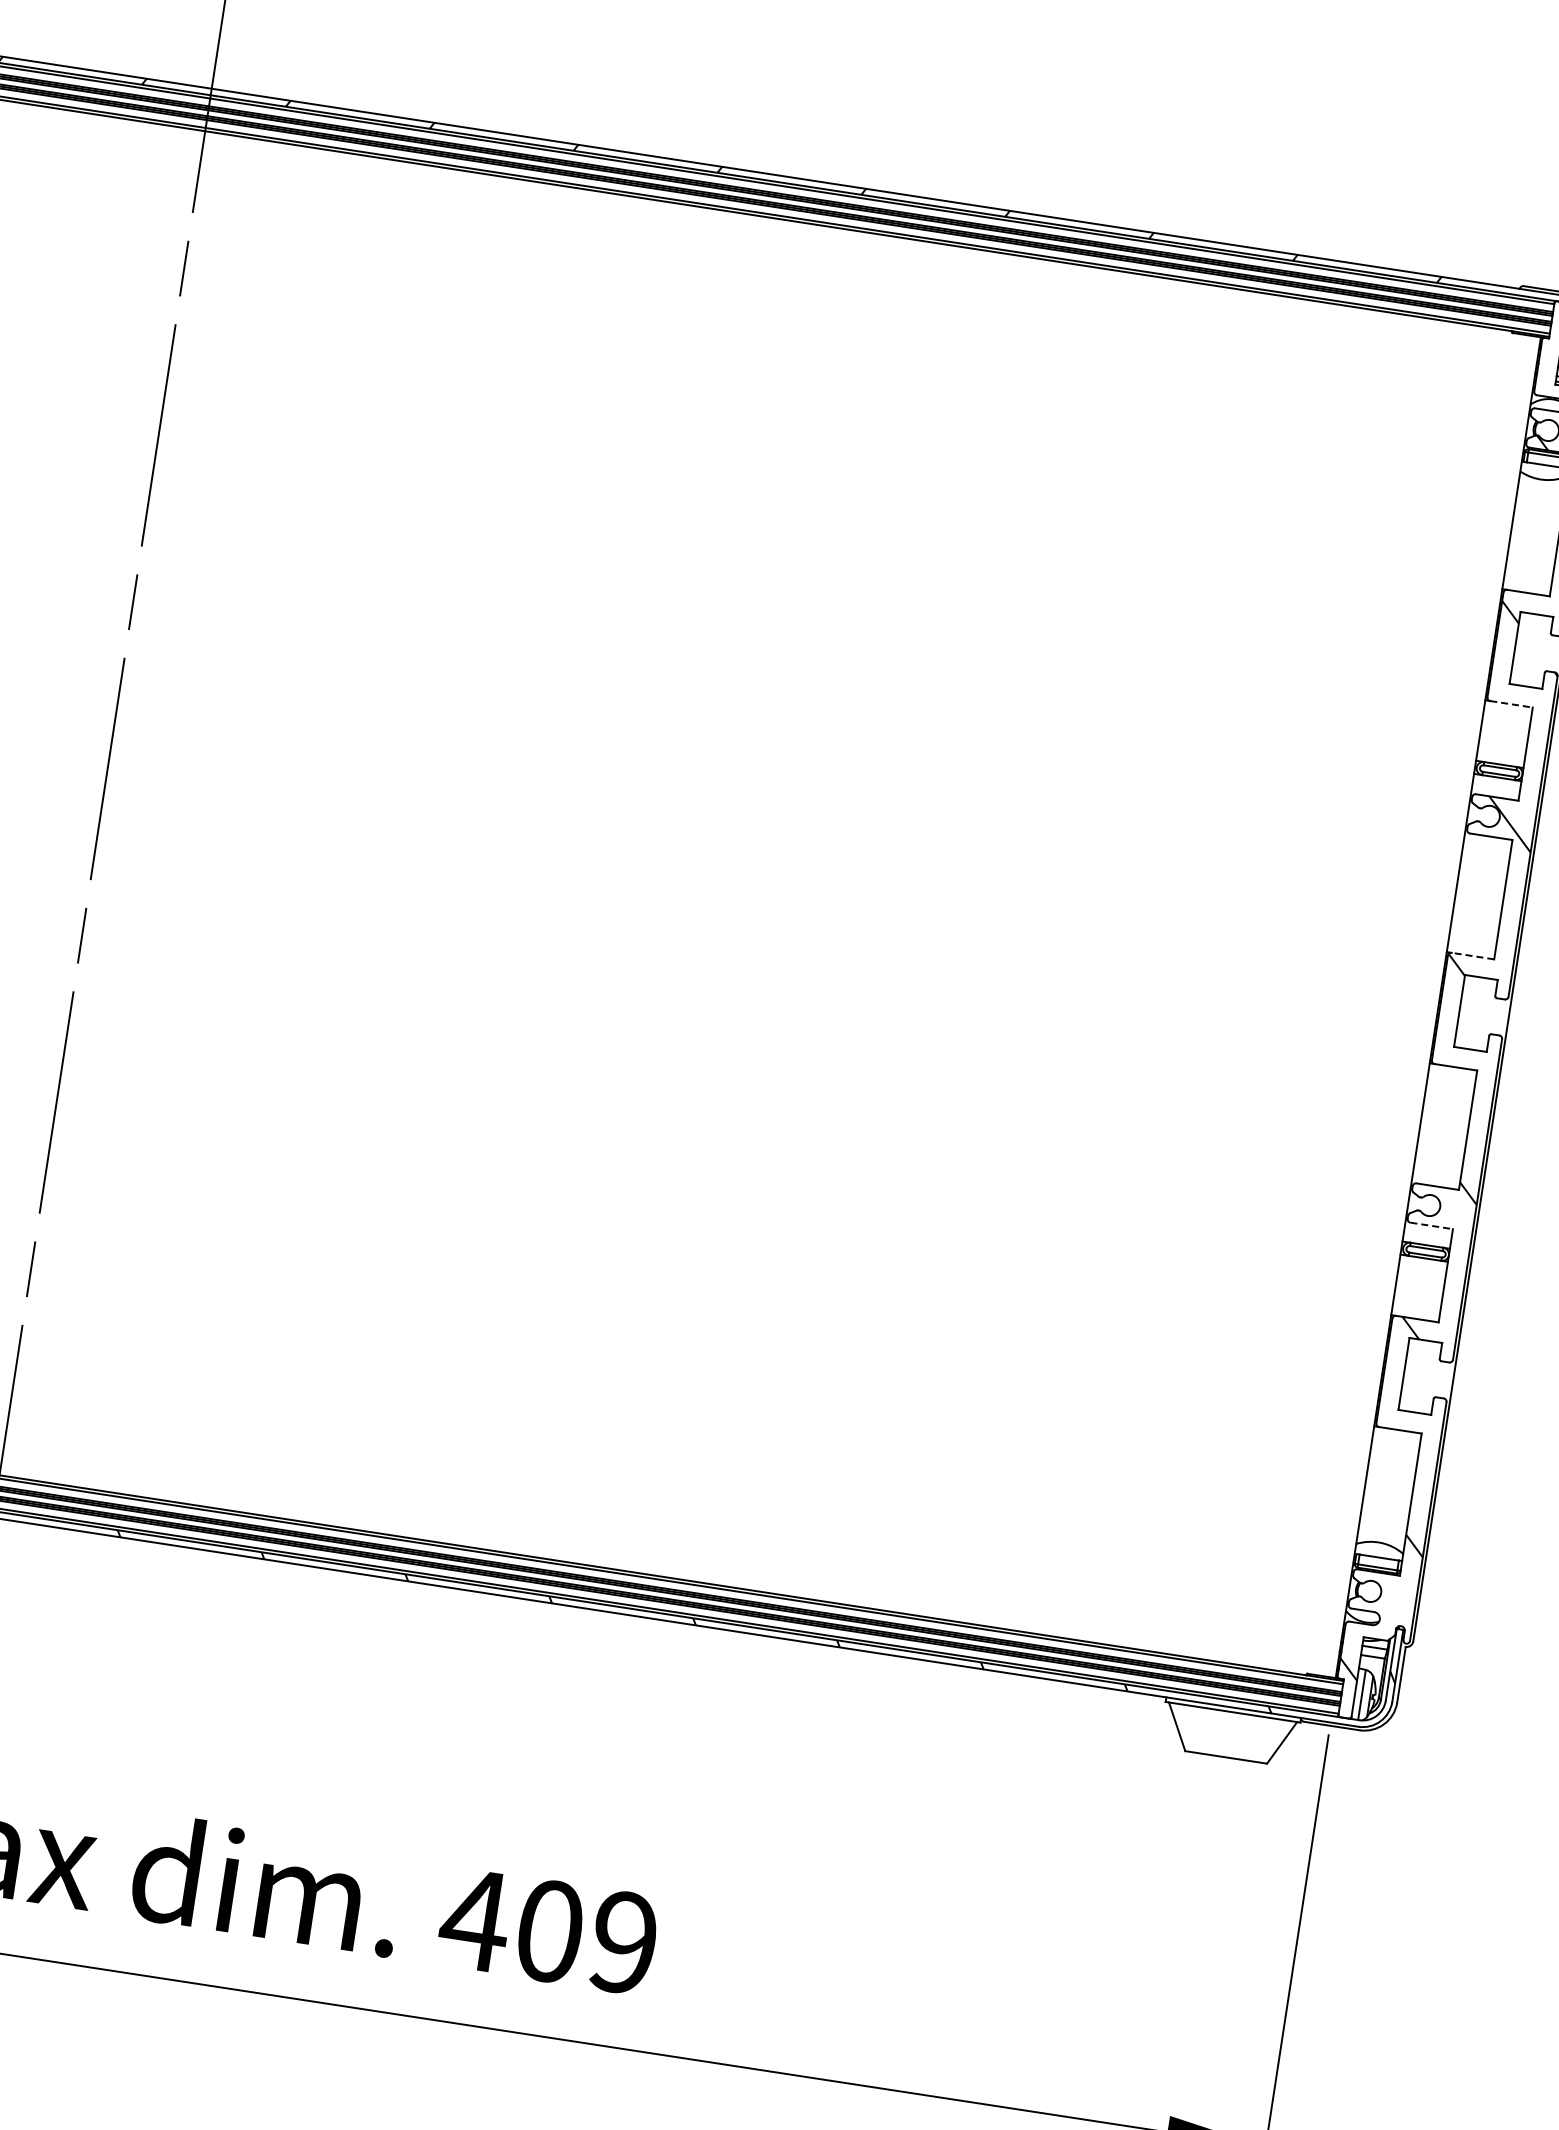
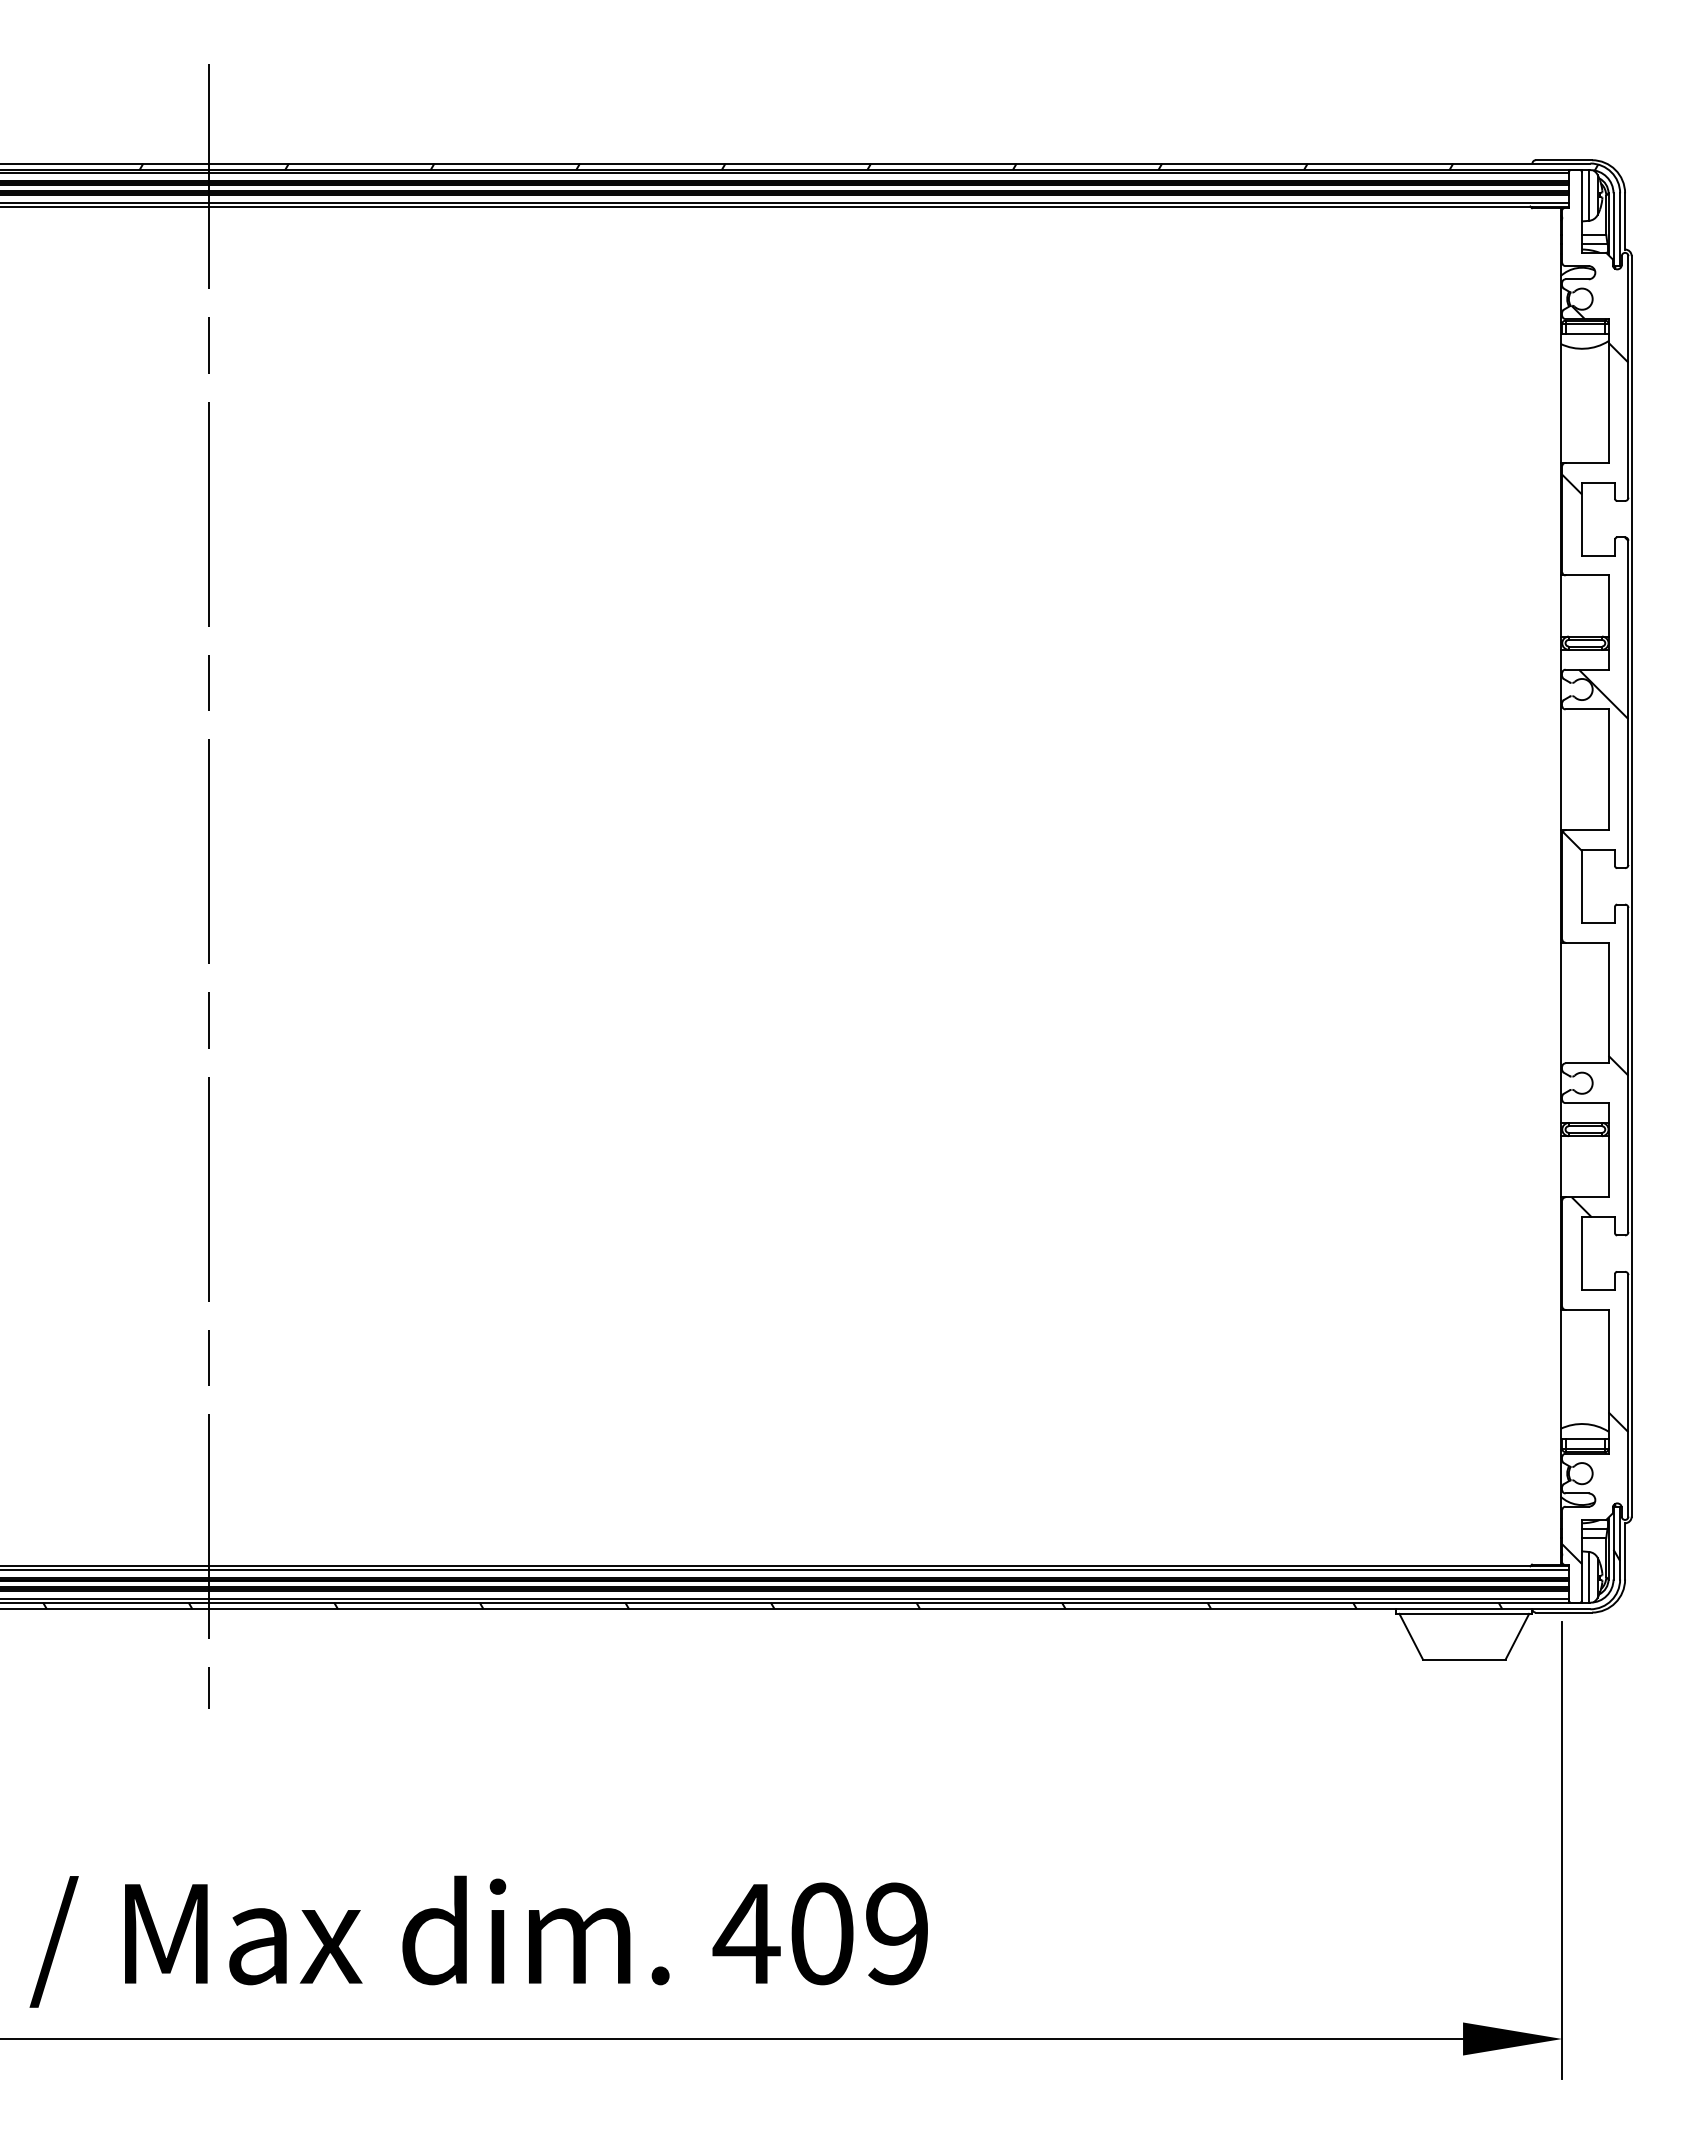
line: (1511, 704) -> (1587, 575), dashed -> solid
line: (1473, 956) -> (1587, 830), dashed -> solid
line: (1432, 1226) -> (1587, 1103), dashed -> solid

